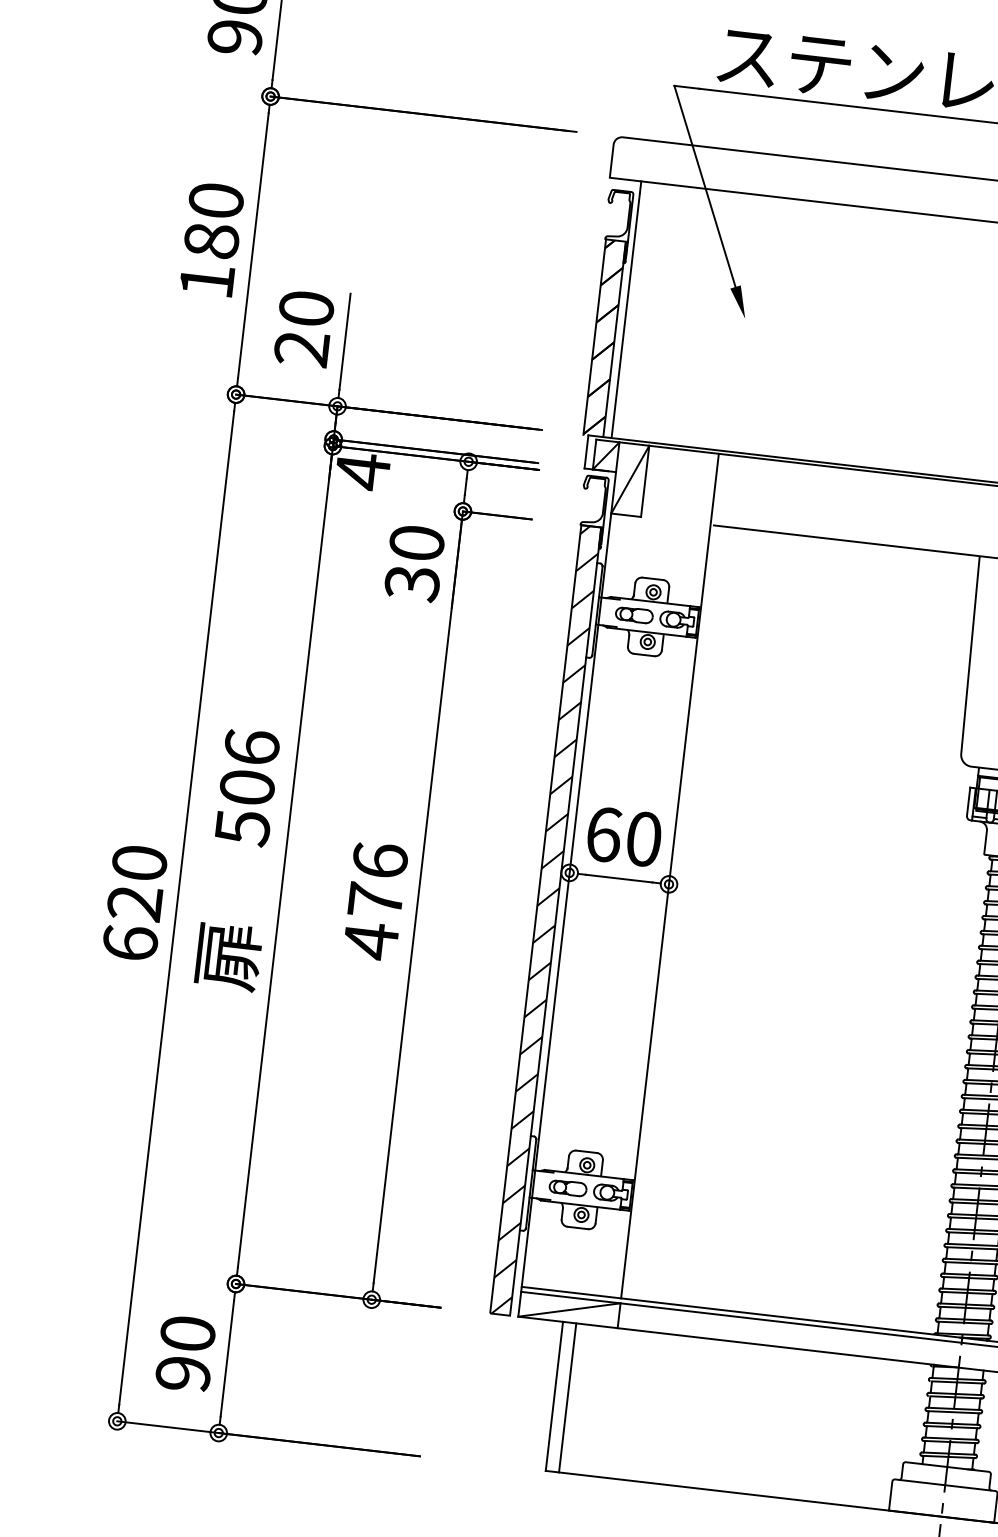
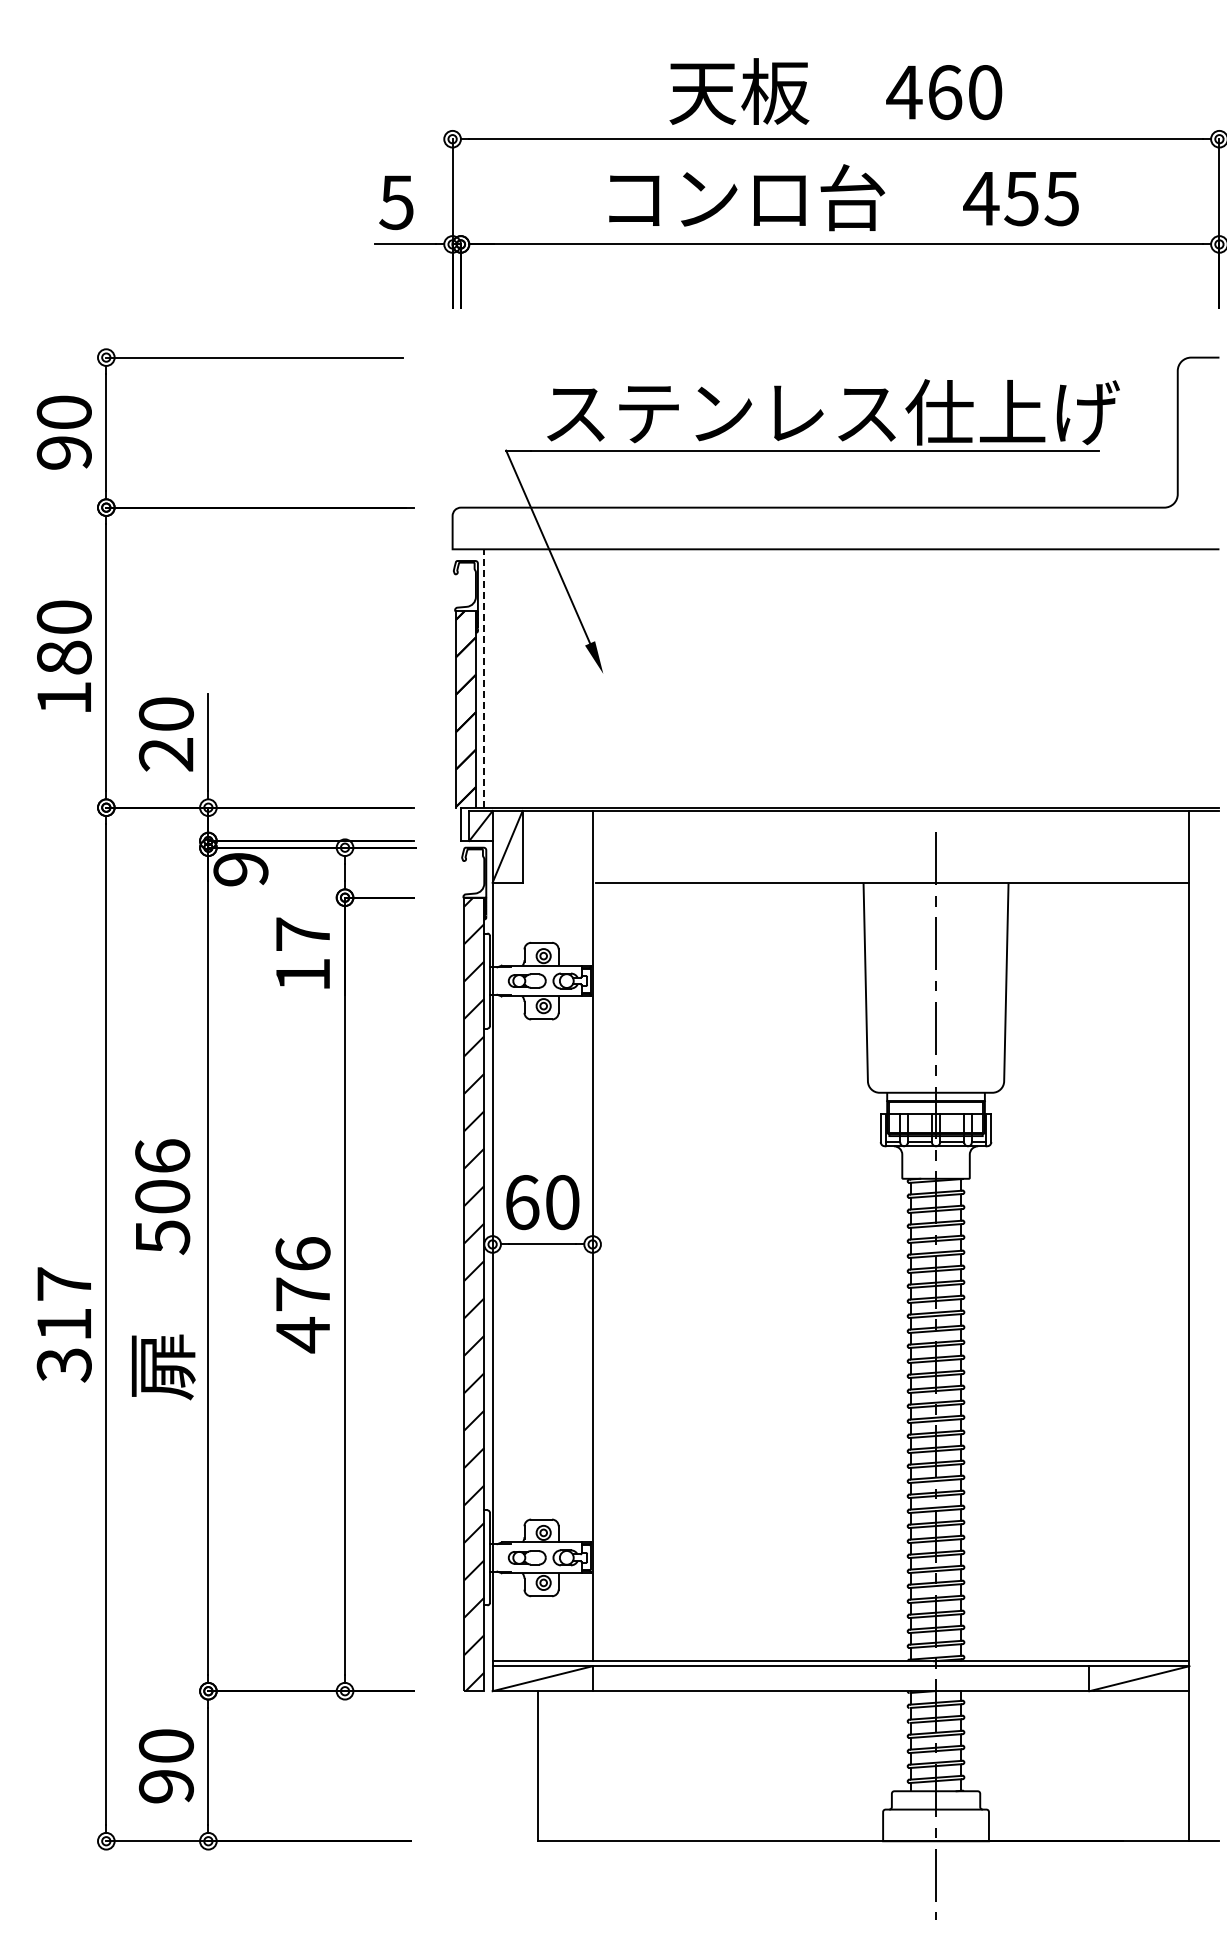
line: (626, 309) -> (484, 678), solid -> dashed
text: (362, 471) -> (240, 869), 4 -> 9
text: (414, 562) -> (302, 954), 30 -> 17
text: (134, 903) -> (63, 1324), 620 -> 317
line: (567, 1398) -> (550, 1766), removed

